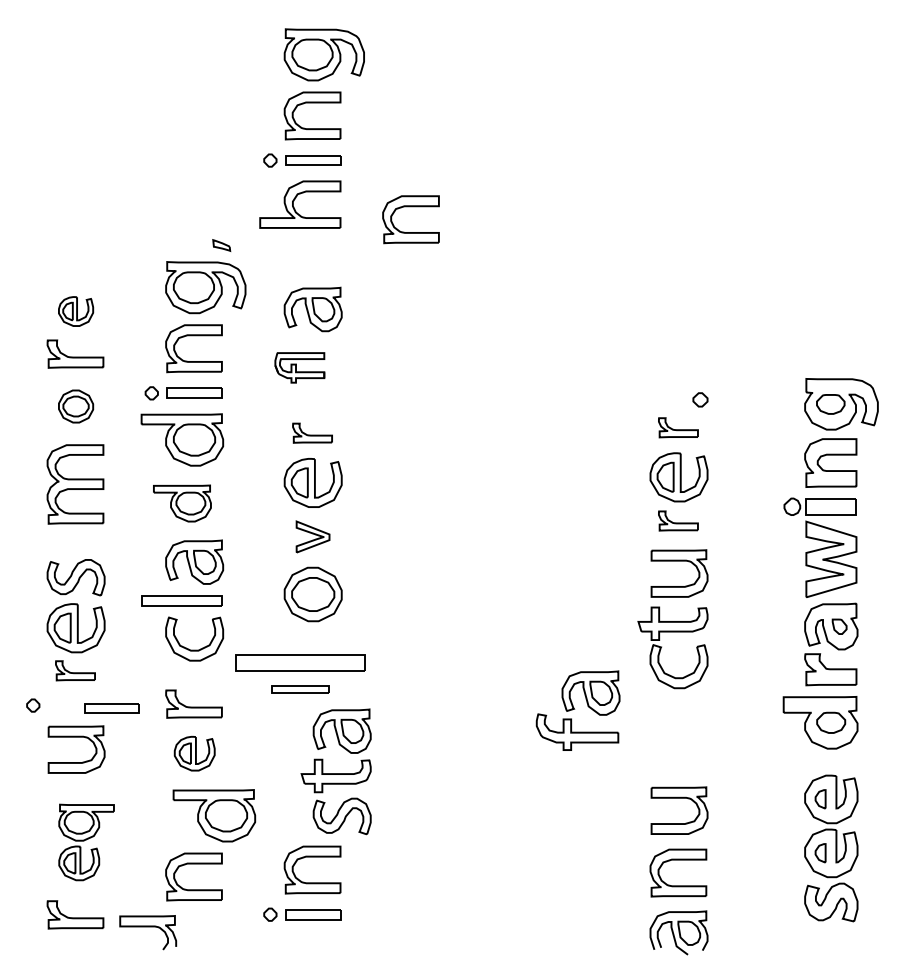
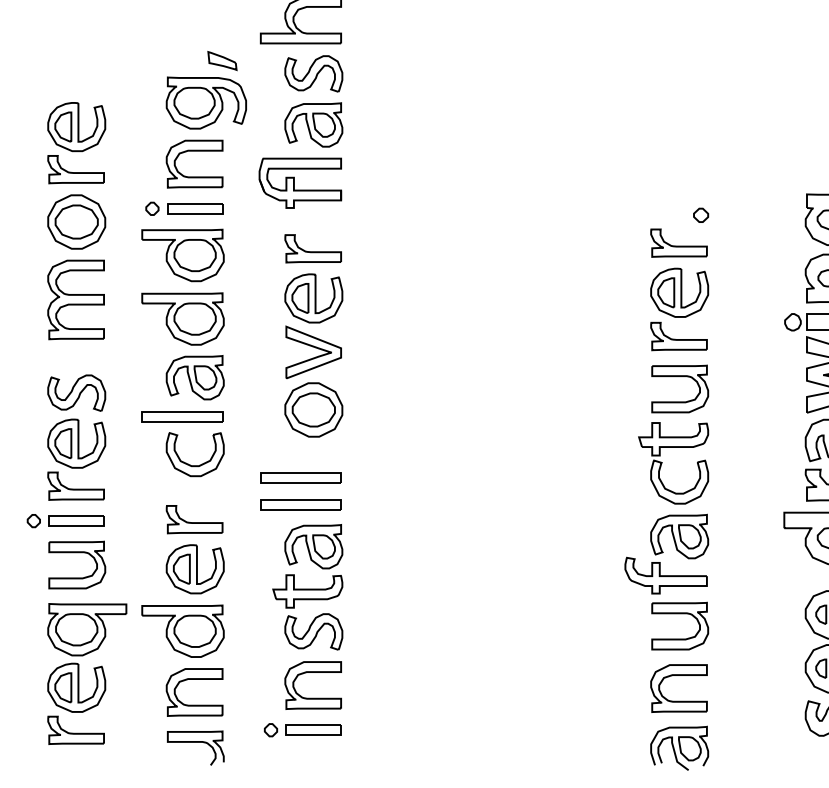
part: (410, 207) -> (411, 22), removed
part: (221, 245) -> (222, 60), size x1.67
part: (312, 258) -> (313, 73), added
part: (75, 311) -> (76, 126), size x1.67
part: (299, 367) -> (300, 182), size x1.67
part: (75, 406) -> (76, 221), size x1.67
part: (678, 427) -> (679, 242), size x1.43
part: (312, 432) -> (313, 247), size x1.43
part: (182, 503) -> (183, 318), size x1.43
part: (678, 520) -> (679, 335), size x1.43
part: (312, 536) -> (313, 351), size x1.67
part: (300, 662) -> (301, 477), size x0.62
part: (75, 670) -> (76, 485), size x1.43
part: (300, 688) -> (301, 503), size x1.43
part: (111, 708) -> (76, 520), moved
part: (577, 710) -> (666, 553), moved
part: (194, 753) -> (195, 568), size x1.43
part: (335, 771) -> (307, 586), moved
part: (214, 815) -> (183, 630), moved
part: (86, 842) -> (87, 657), size x1.43
curve: (148, 927) -> (196, 742), moved

